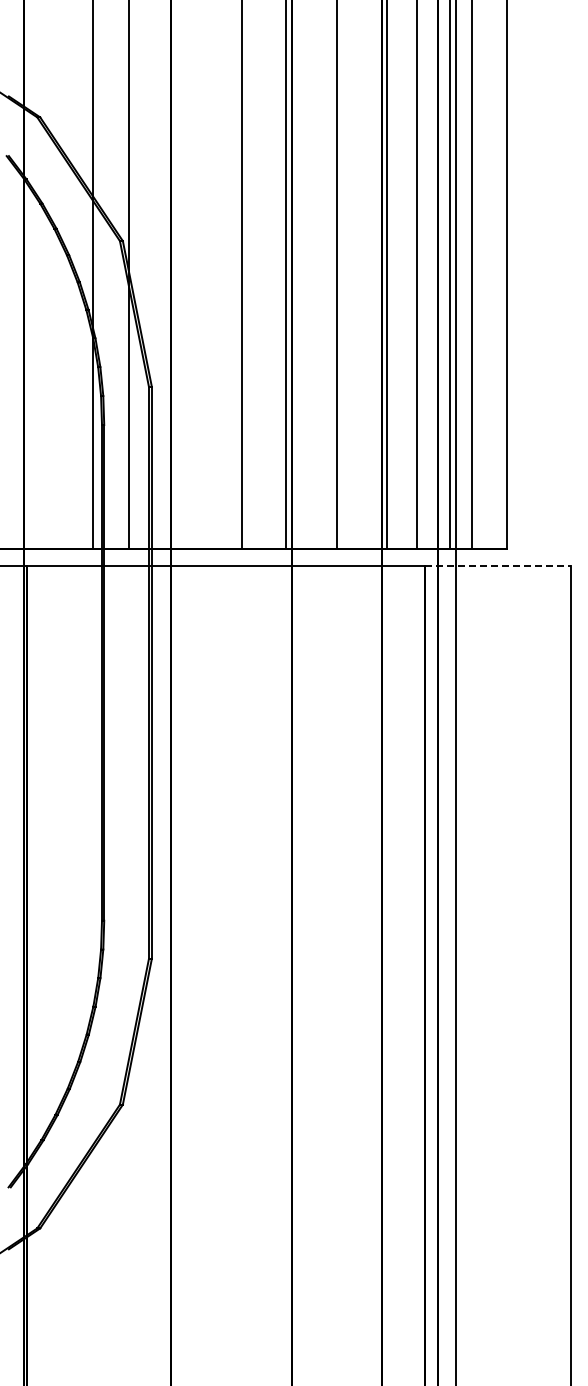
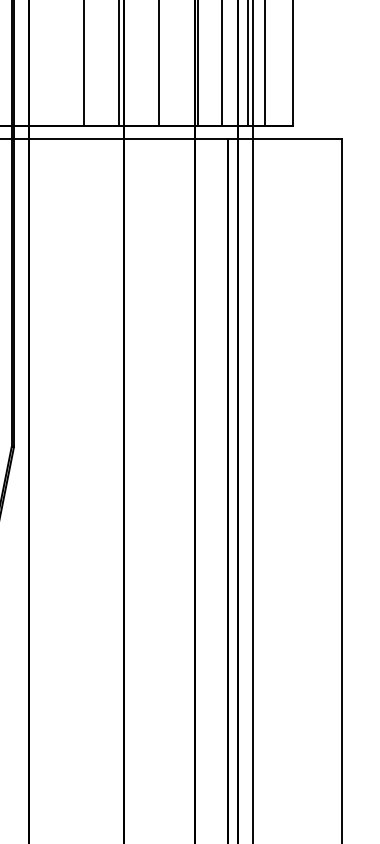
line: (497, 565) -> (285, 138), dashed -> solid

